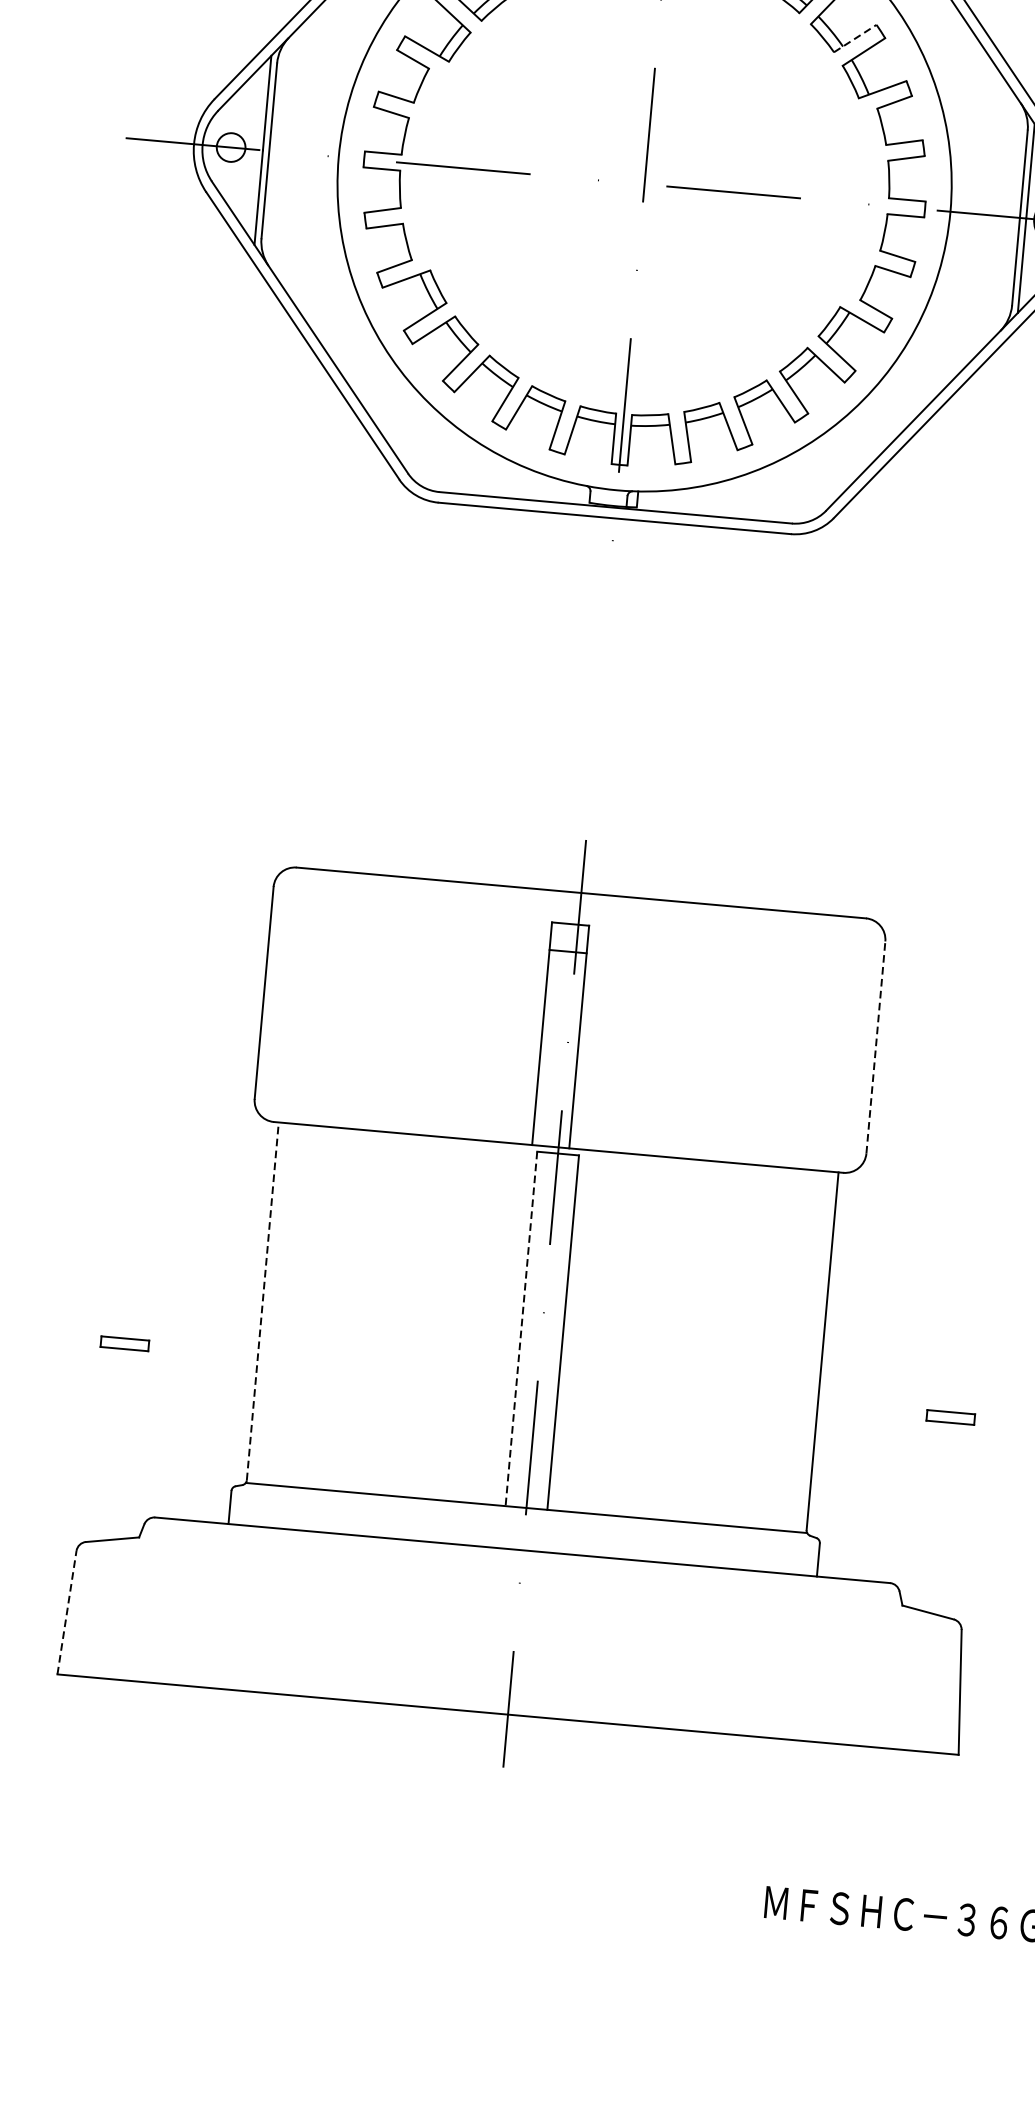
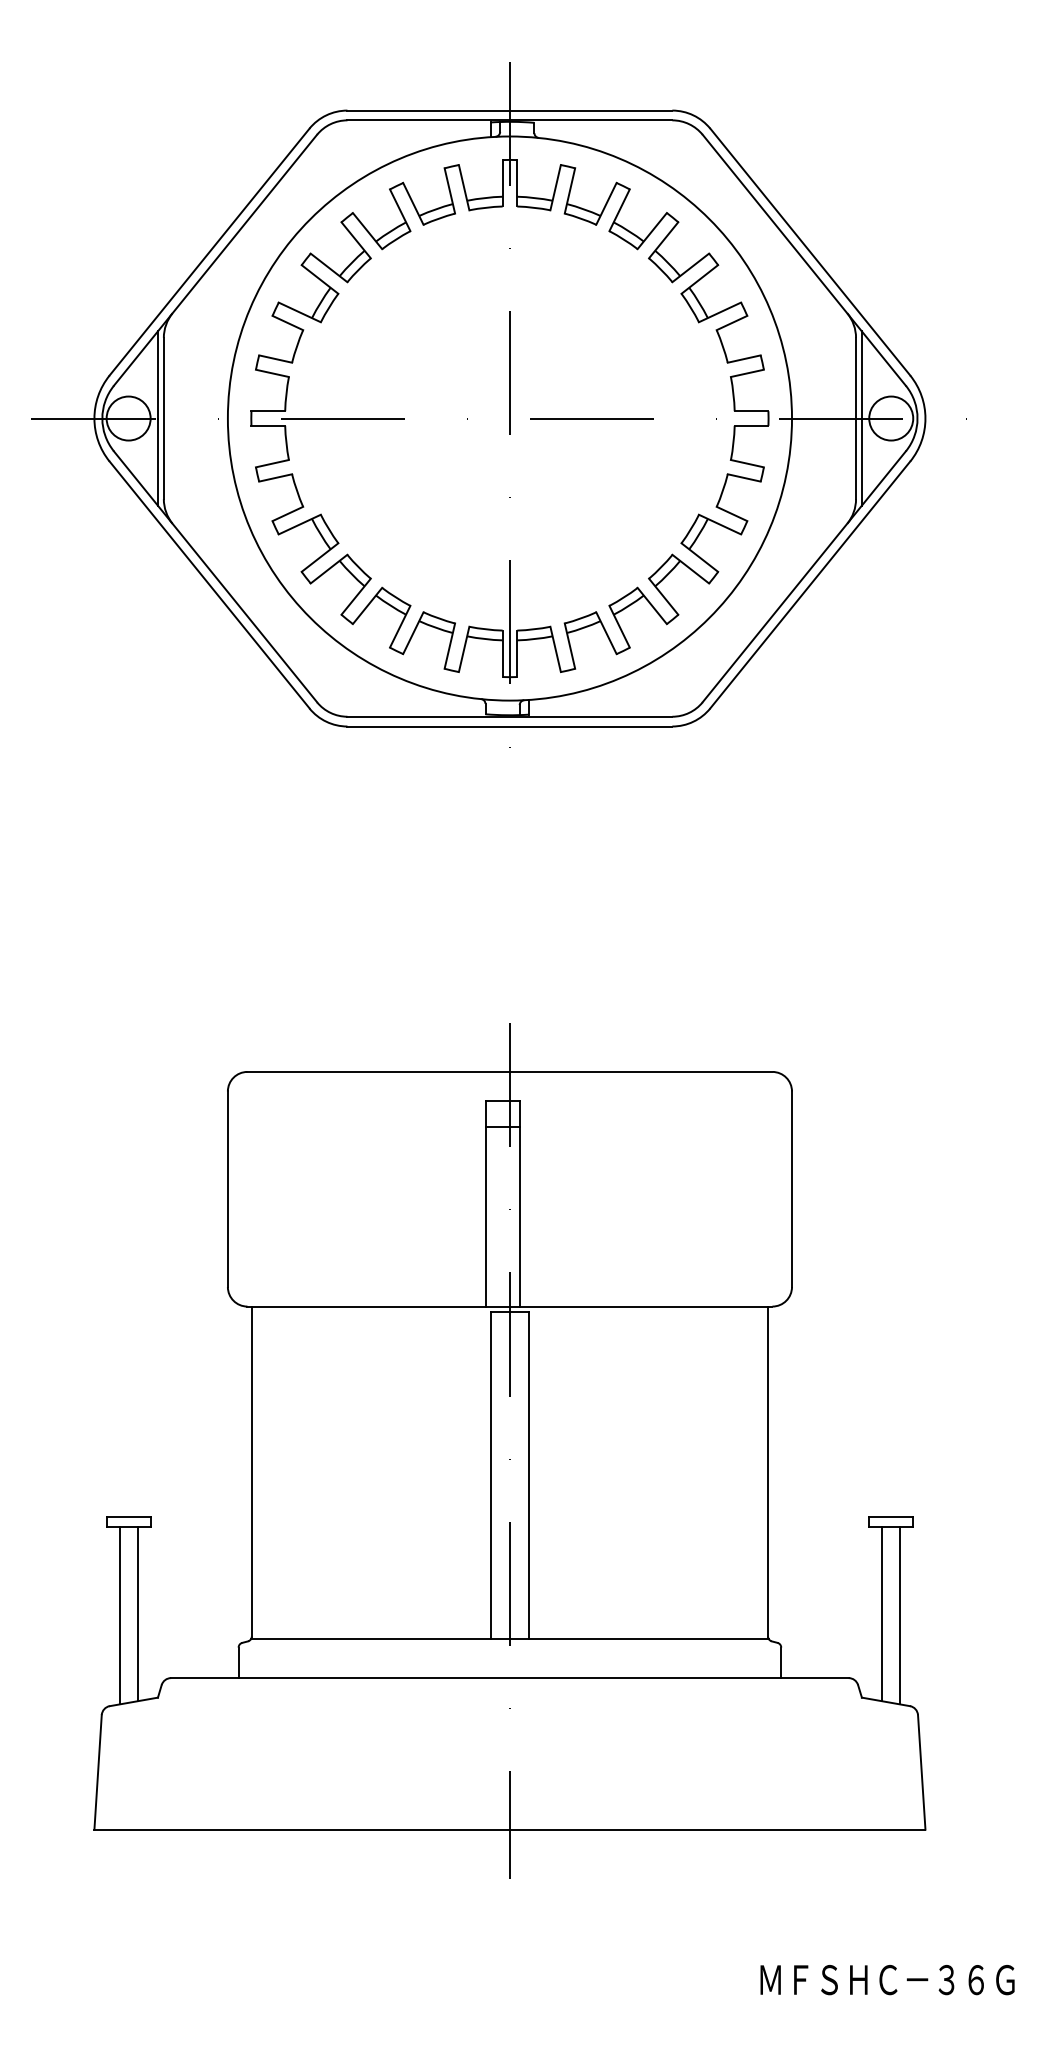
line: (856, 38) -> (691, 267), dashed -> solid
circle: (230, 147) -> (128, 418), size x1.67
line: (876, 1047) -> (792, 1189), dashed -> solid
line: (262, 1301) -> (251, 1471), dashed -> solid
line: (521, 1329) -> (490, 1476), dashed -> solid
line: (106, 1444) -> (120, 1615), added
line: (125, 1444) -> (137, 1613), added
line: (931, 1516) -> (881, 1613), added
line: (951, 1520) -> (899, 1615), added
line: (67, 1611) -> (98, 1771), dashed -> solid

